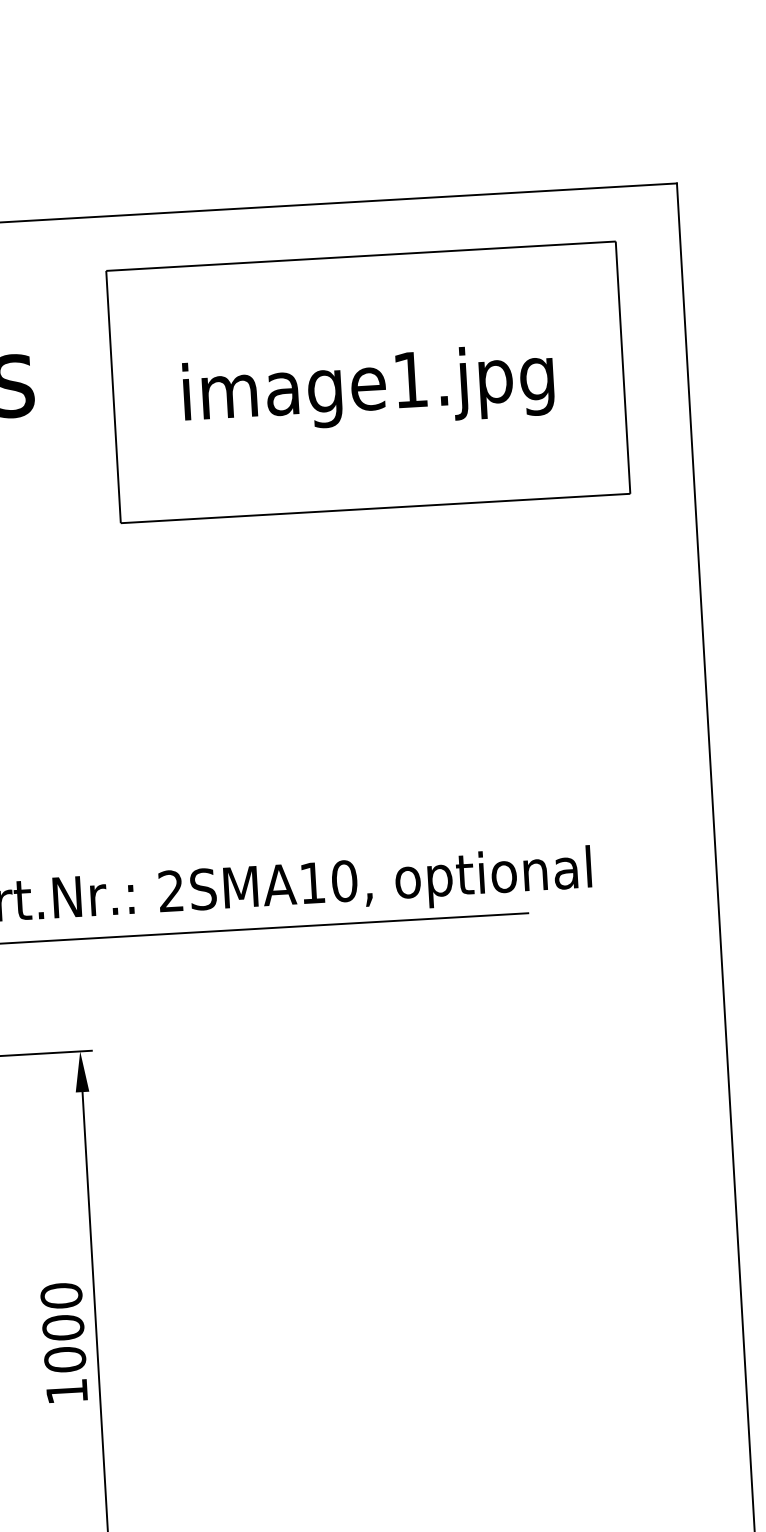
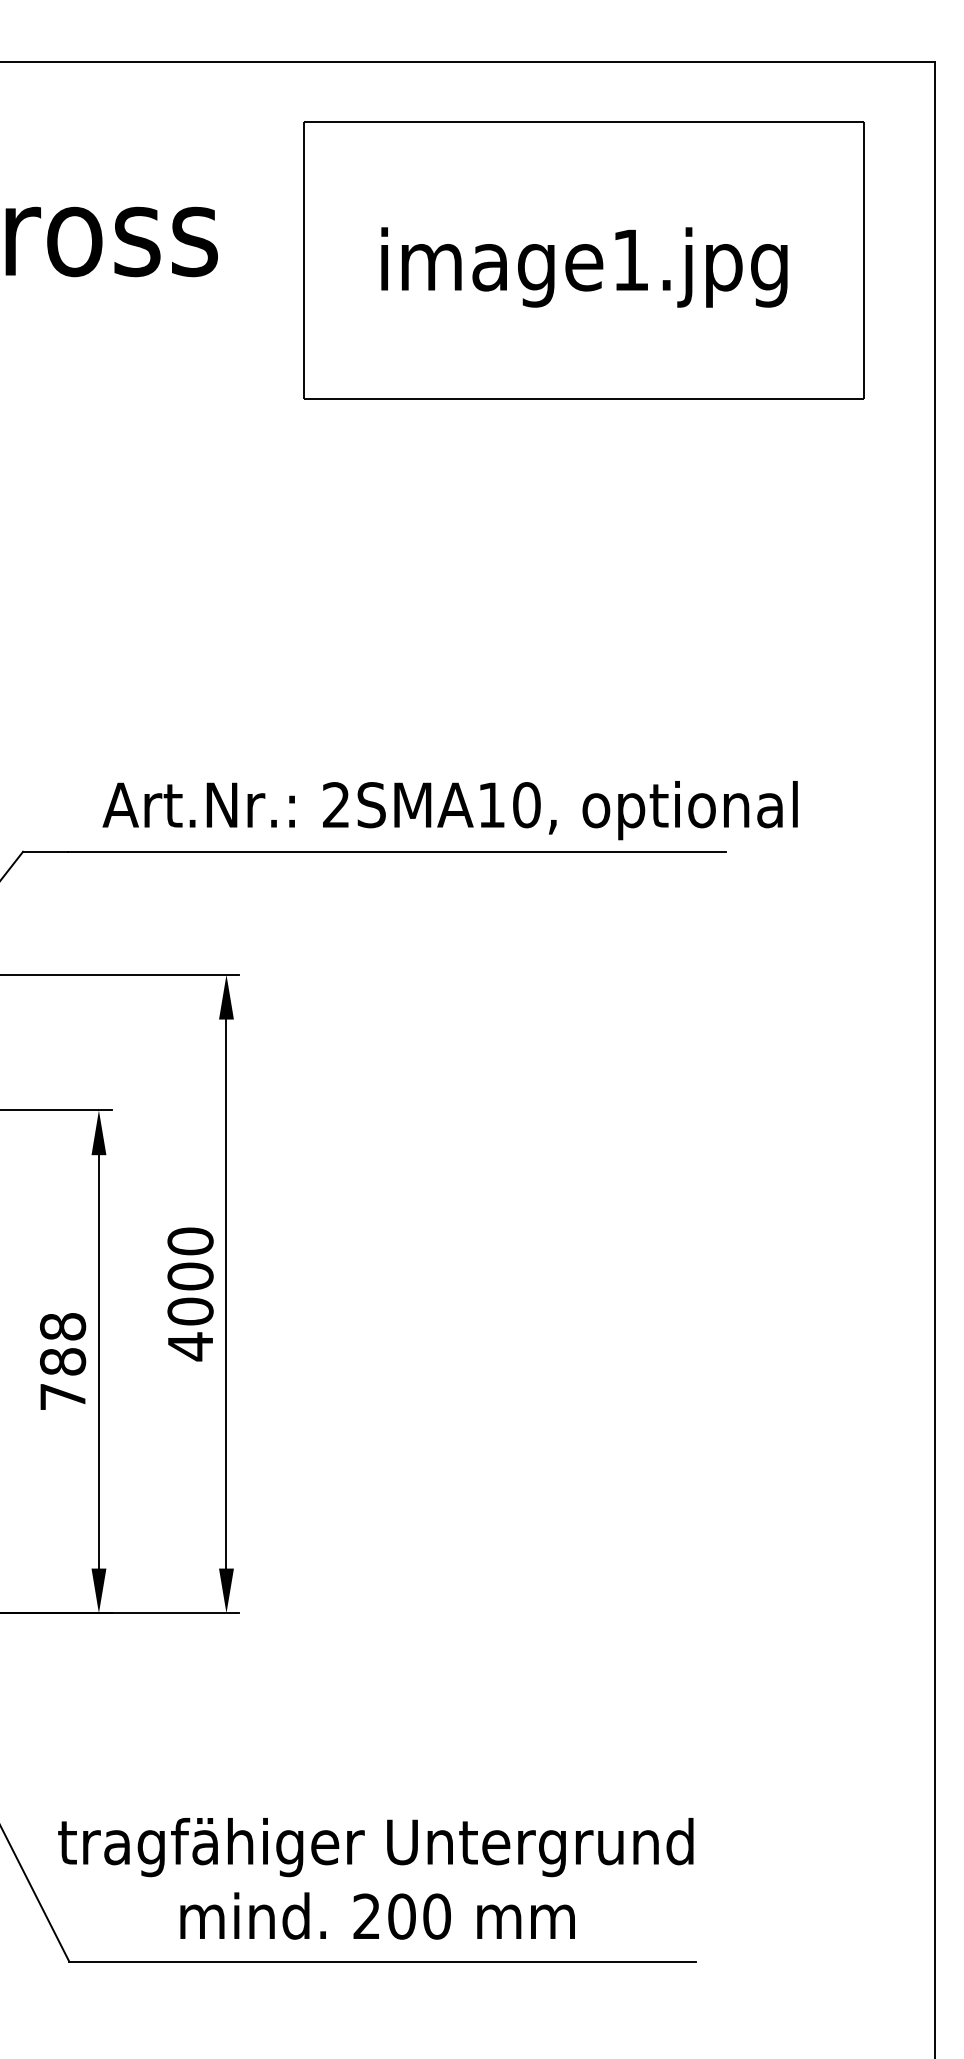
text: (66, 1391) -> (190, 1346), 1000 -> 4000

